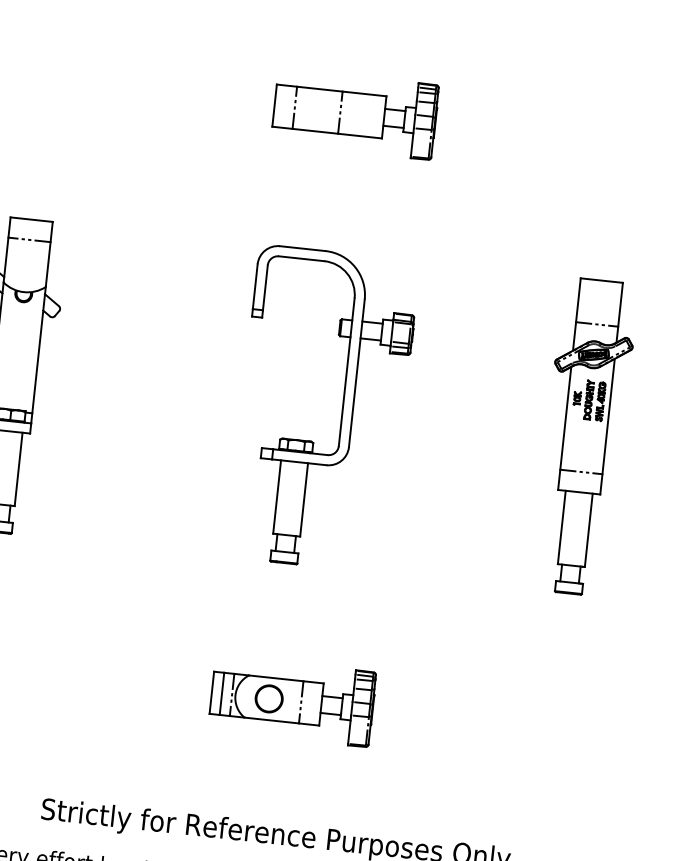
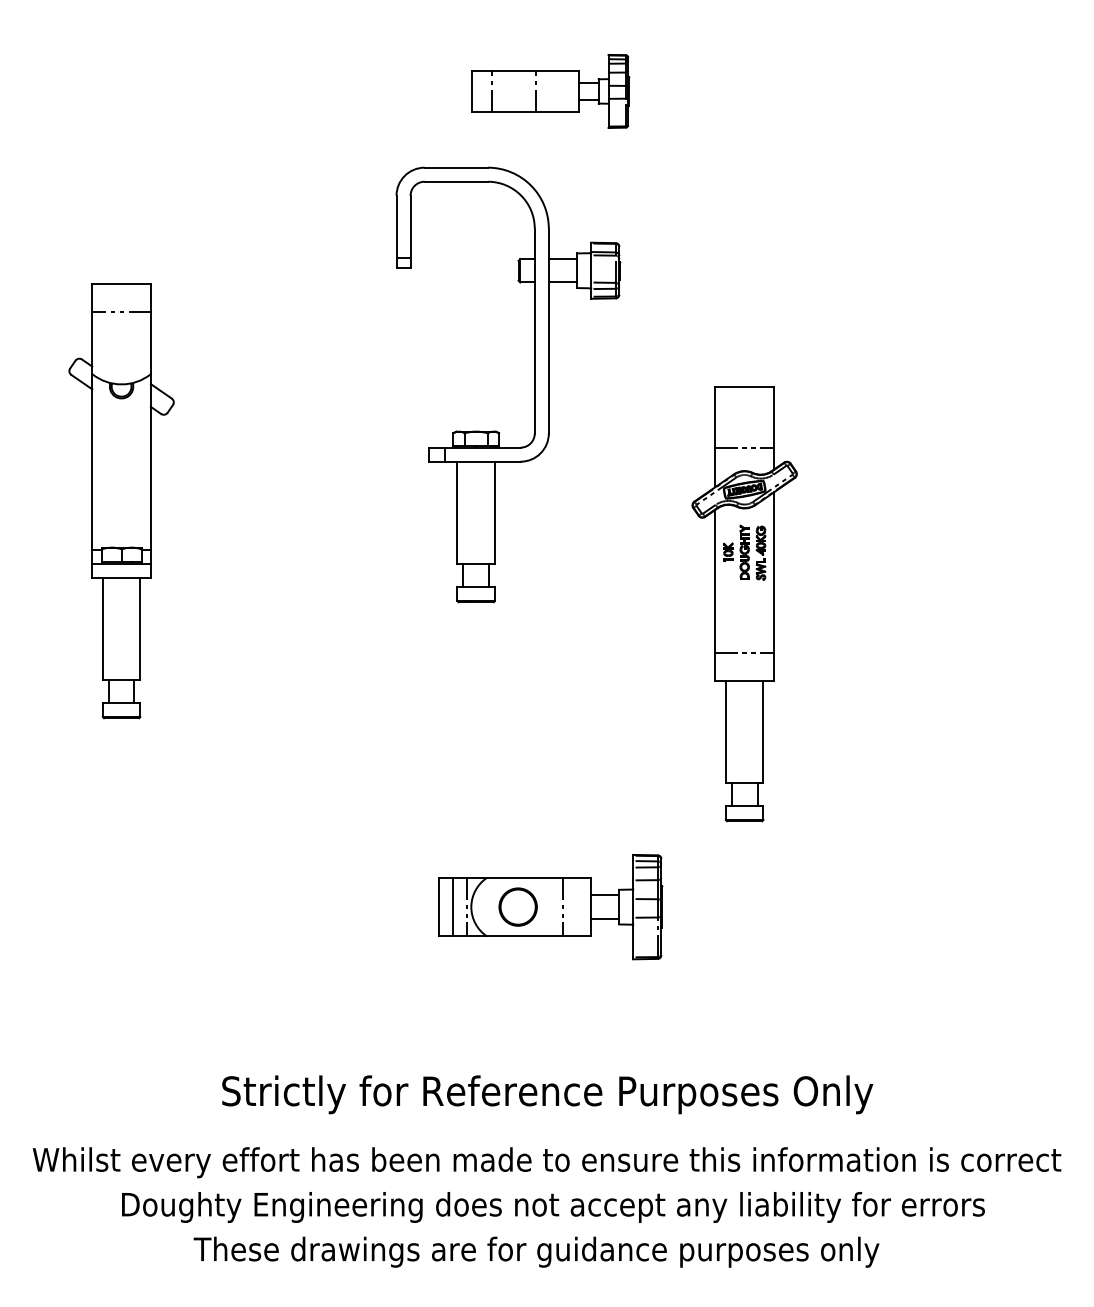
part: (355, 114) -> (550, 91), size x0.7
part: (342, 410) -> (534, 384), moved
part: (584, 437) -> (744, 604), moved

